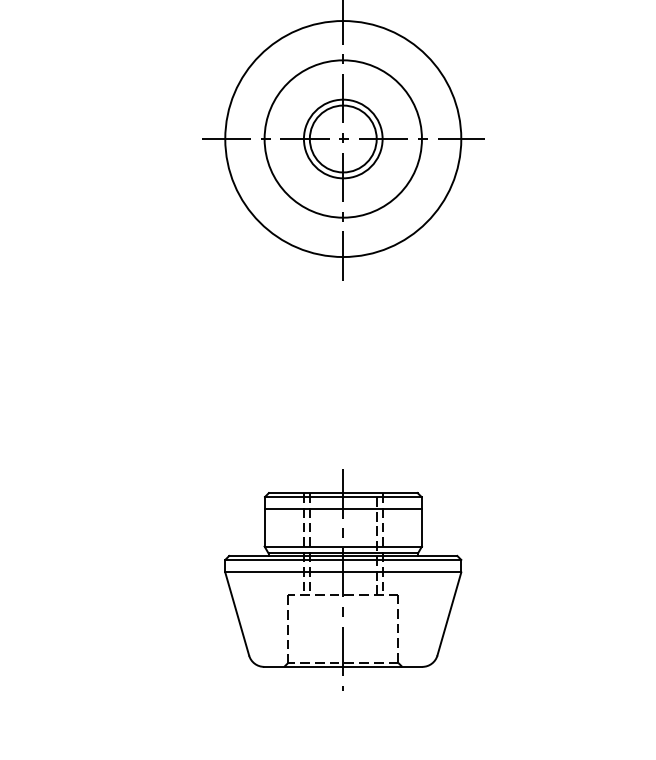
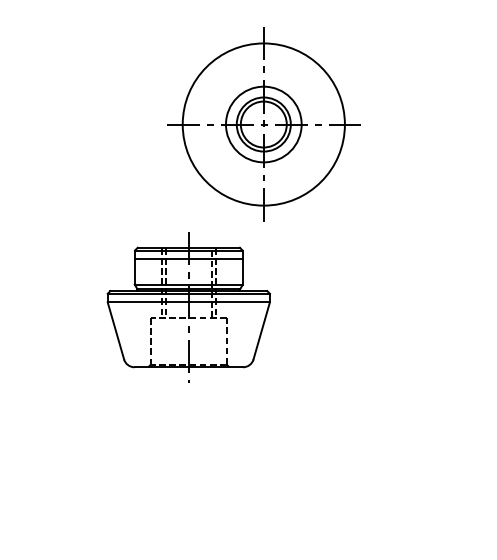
circle: (342, 138) -> (263, 124), size x0.7
part: (342, 579) -> (188, 307), moved

